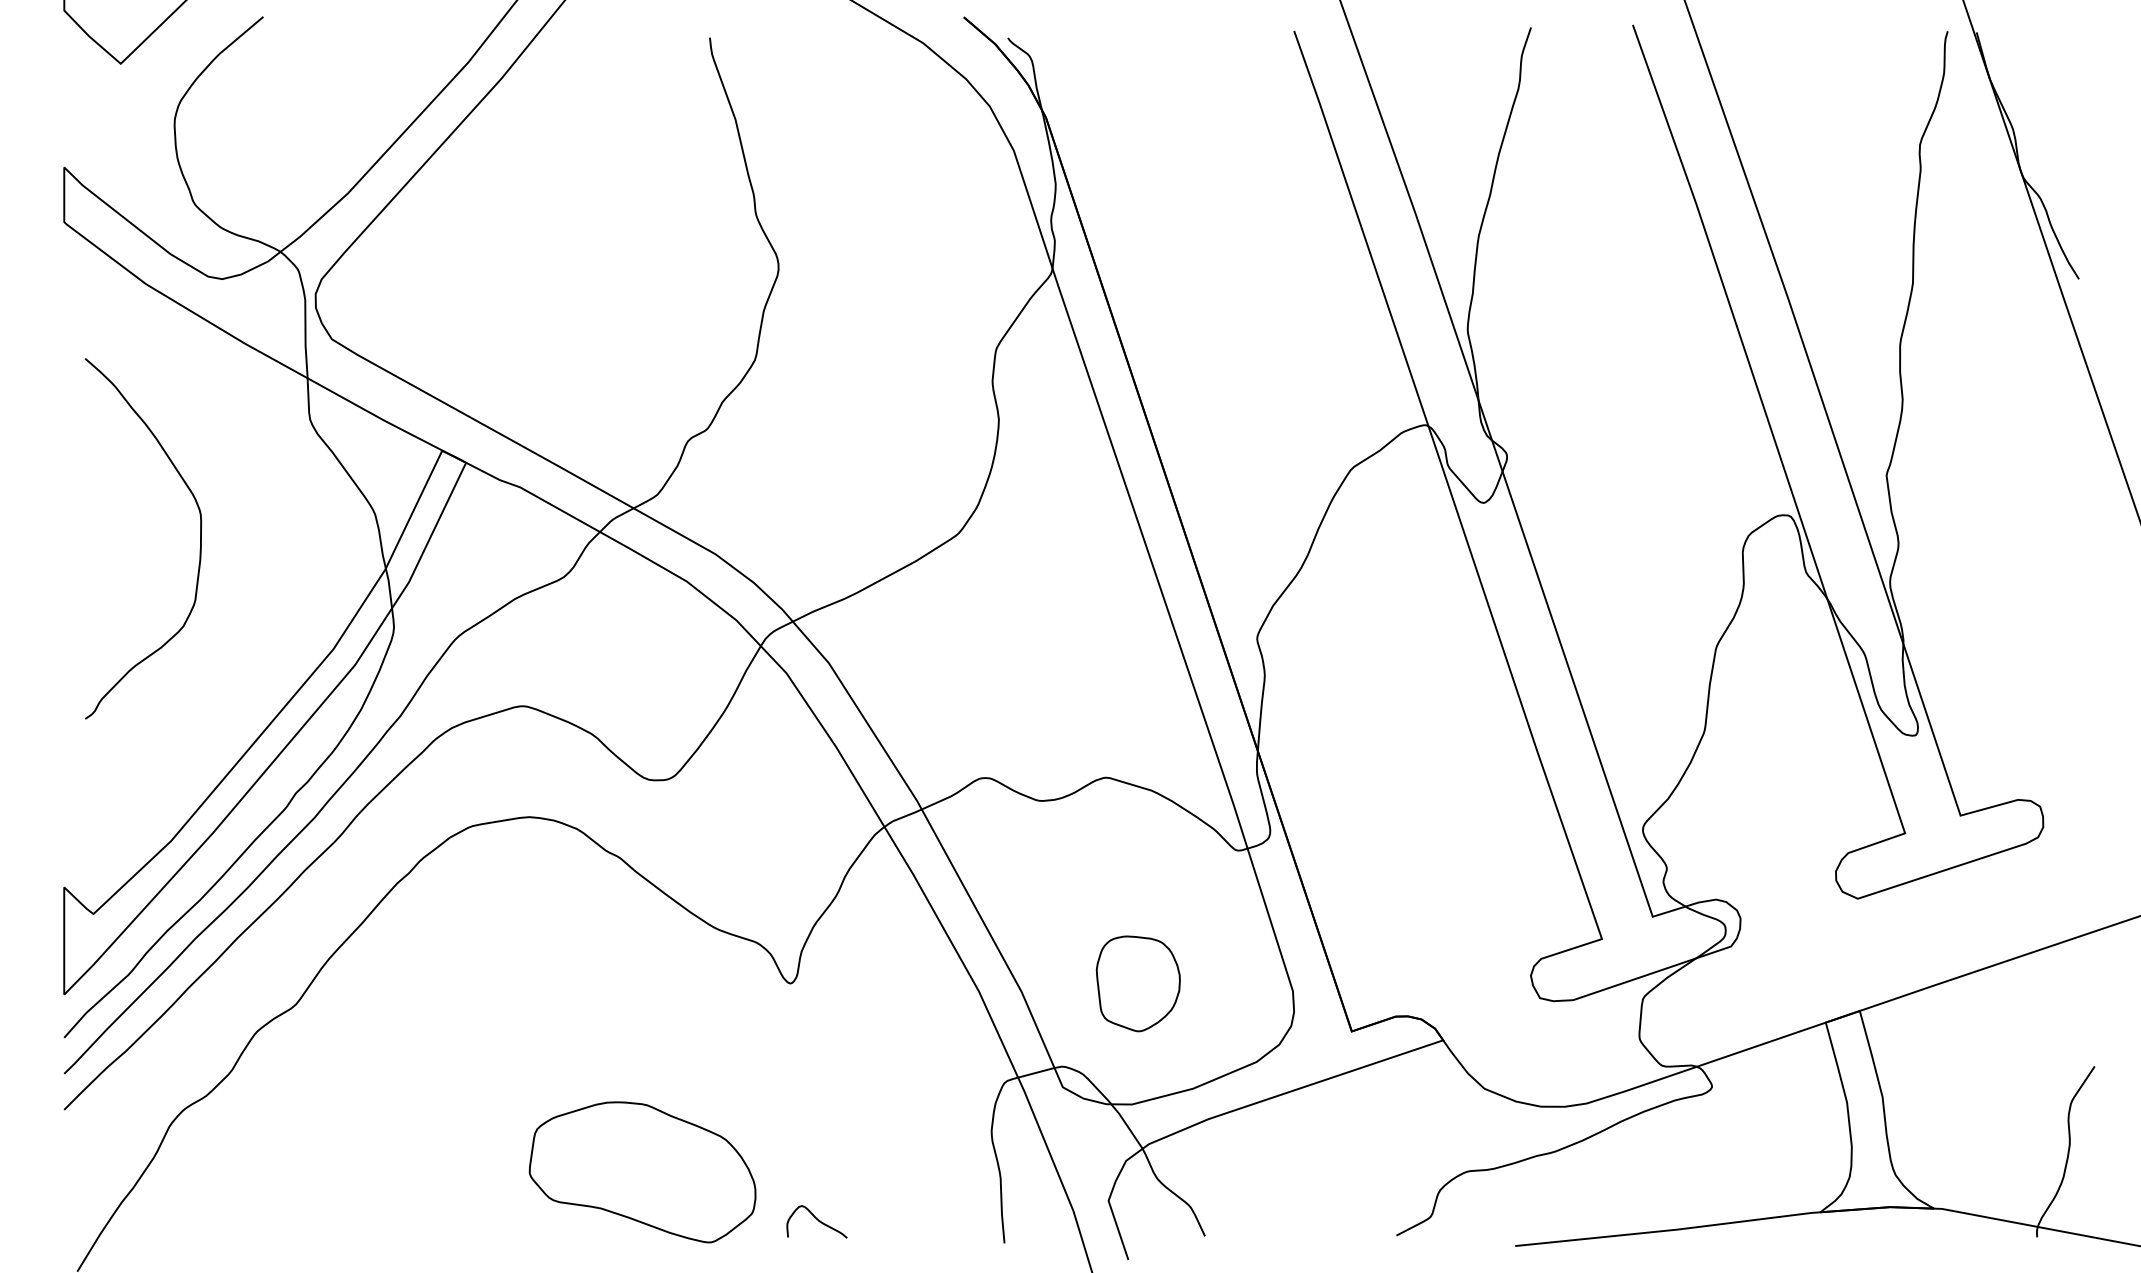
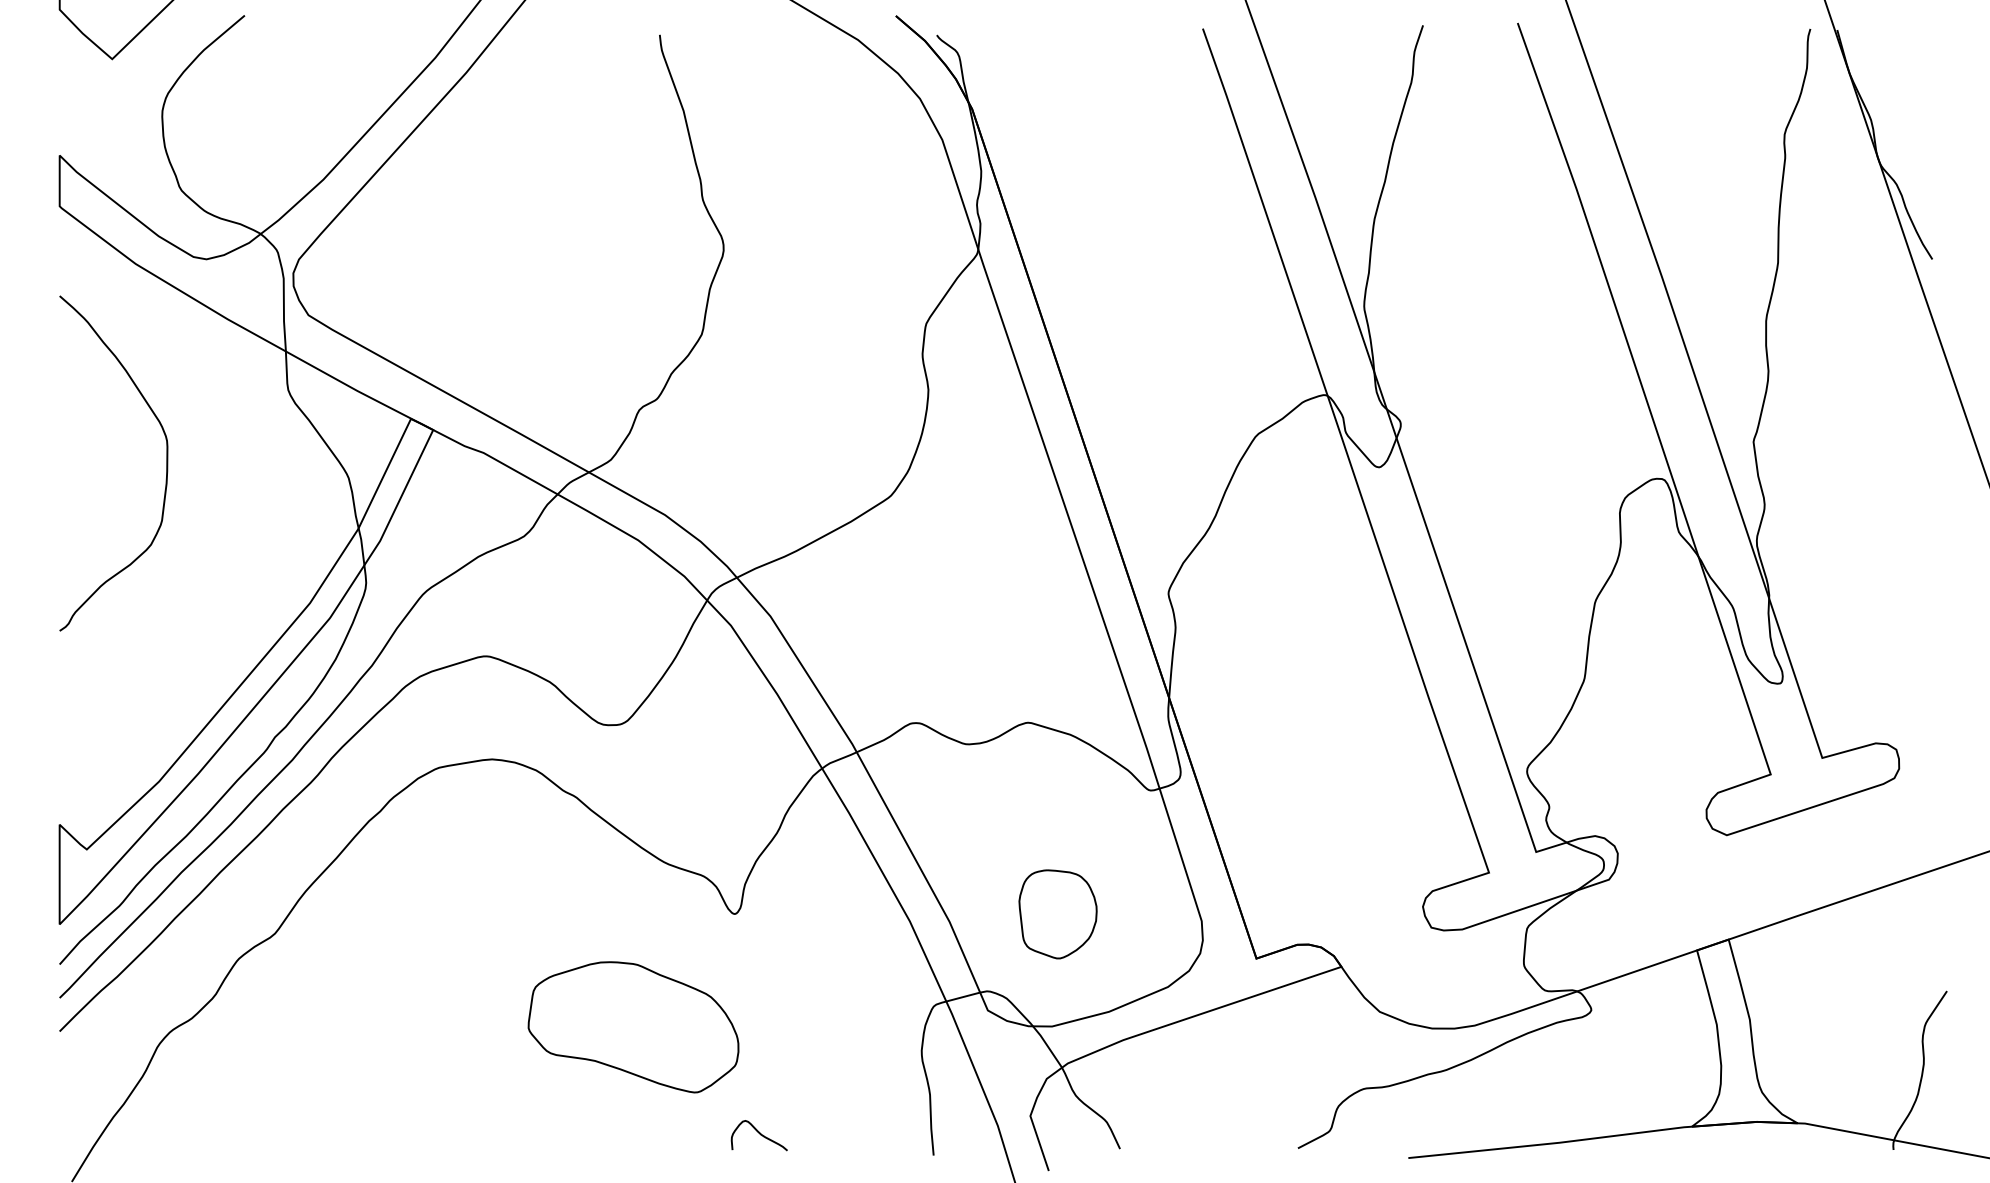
curve: (200, 538) -> (166, 463), moved
part: (642, 1172) -> (633, 1027), moved

